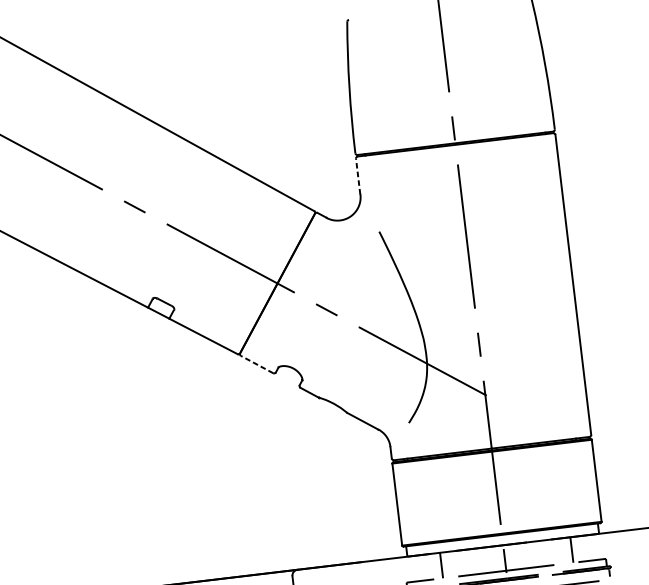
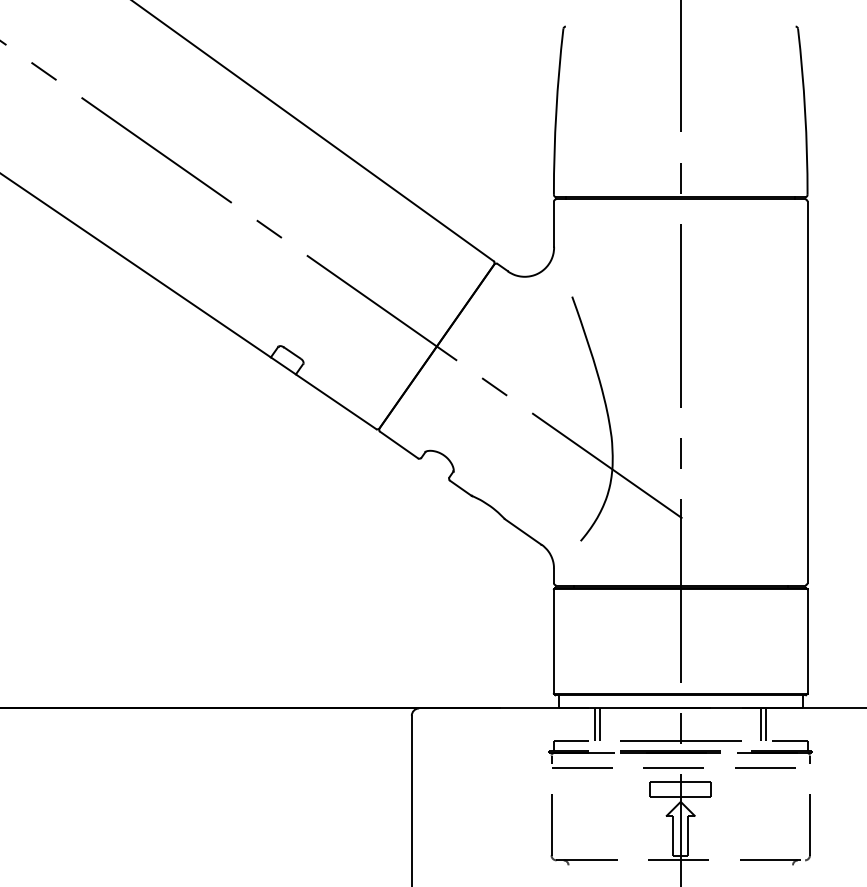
line: (357, 176) -> (553, 224), dashed -> solid
line: (256, 364) -> (398, 444), dashed -> solid
line: (568, 550) -> (761, 724), added
line: (437, 565) -> (595, 724), added

